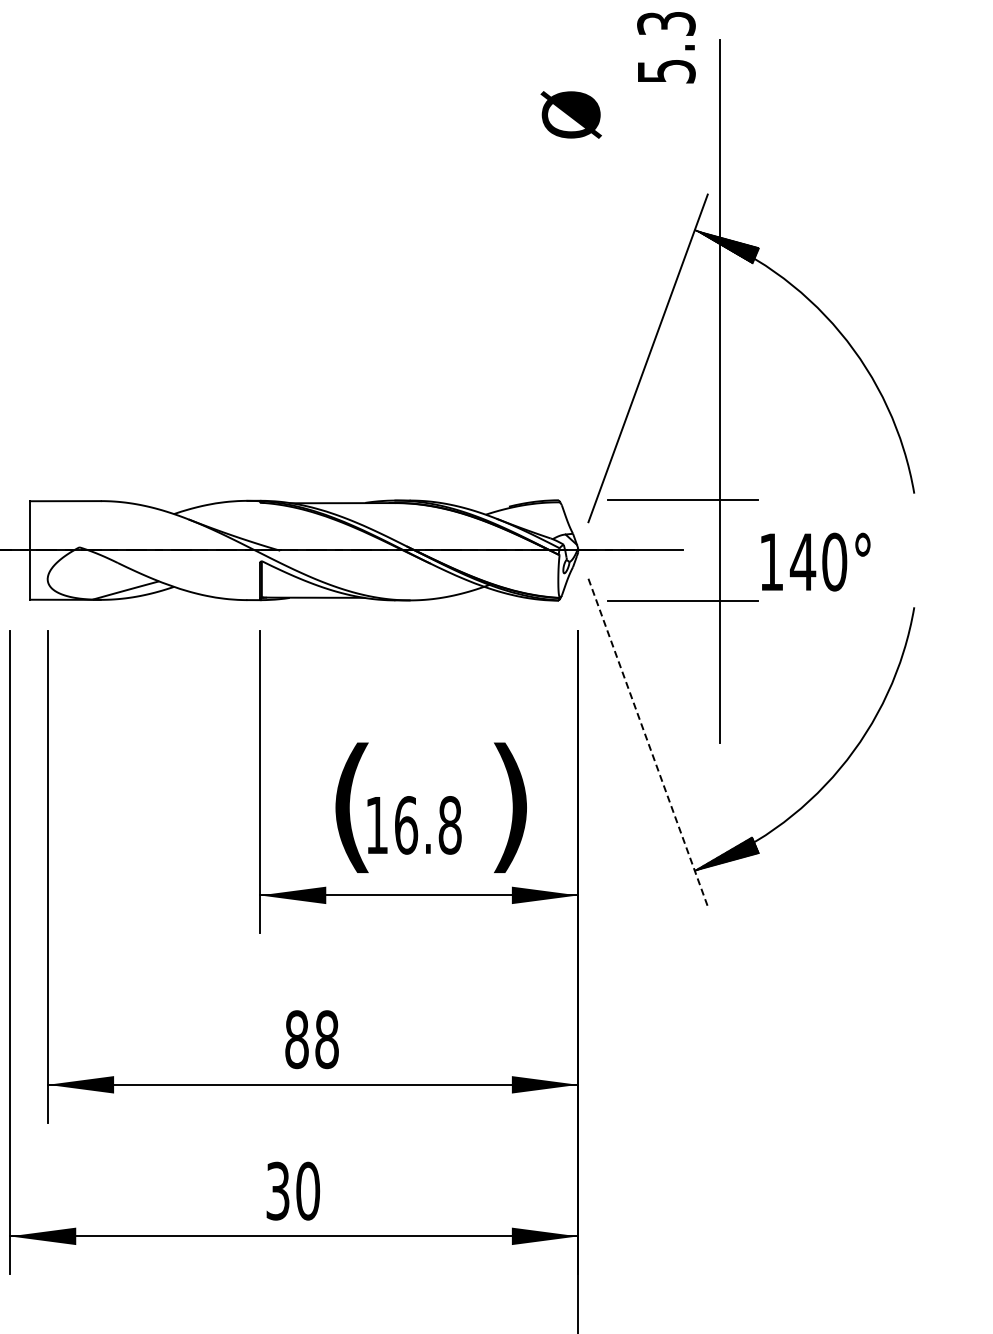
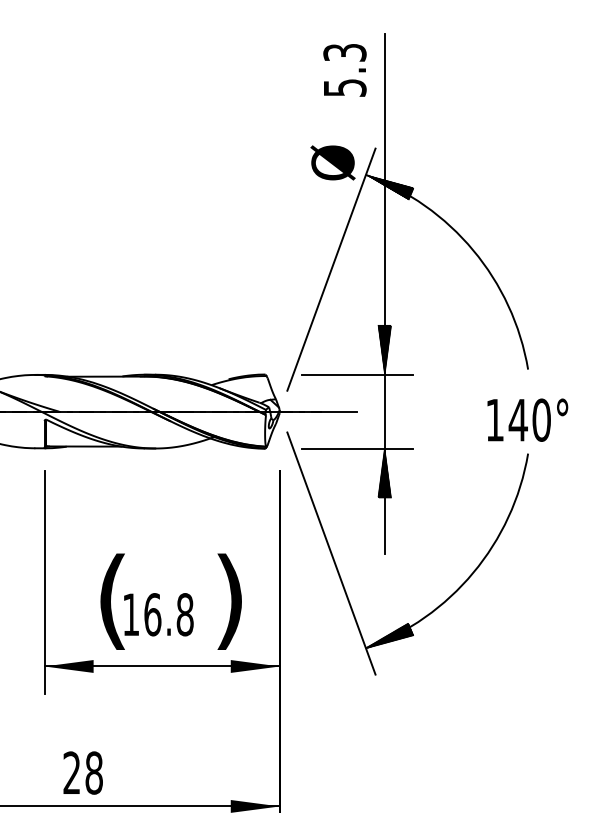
text: (666, 47) -> (345, 70), moved
text: (570, 114) -> (332, 162), moved
hatch: (719, 466) -> (384, 349), added
text: (815, 561) -> (527, 419), moved
hatch: (719, 633) -> (384, 472), added
line: (648, 743) -> (331, 554), dashed -> solid
text: (296, 1039) -> (71, 772), 88 -> 28

